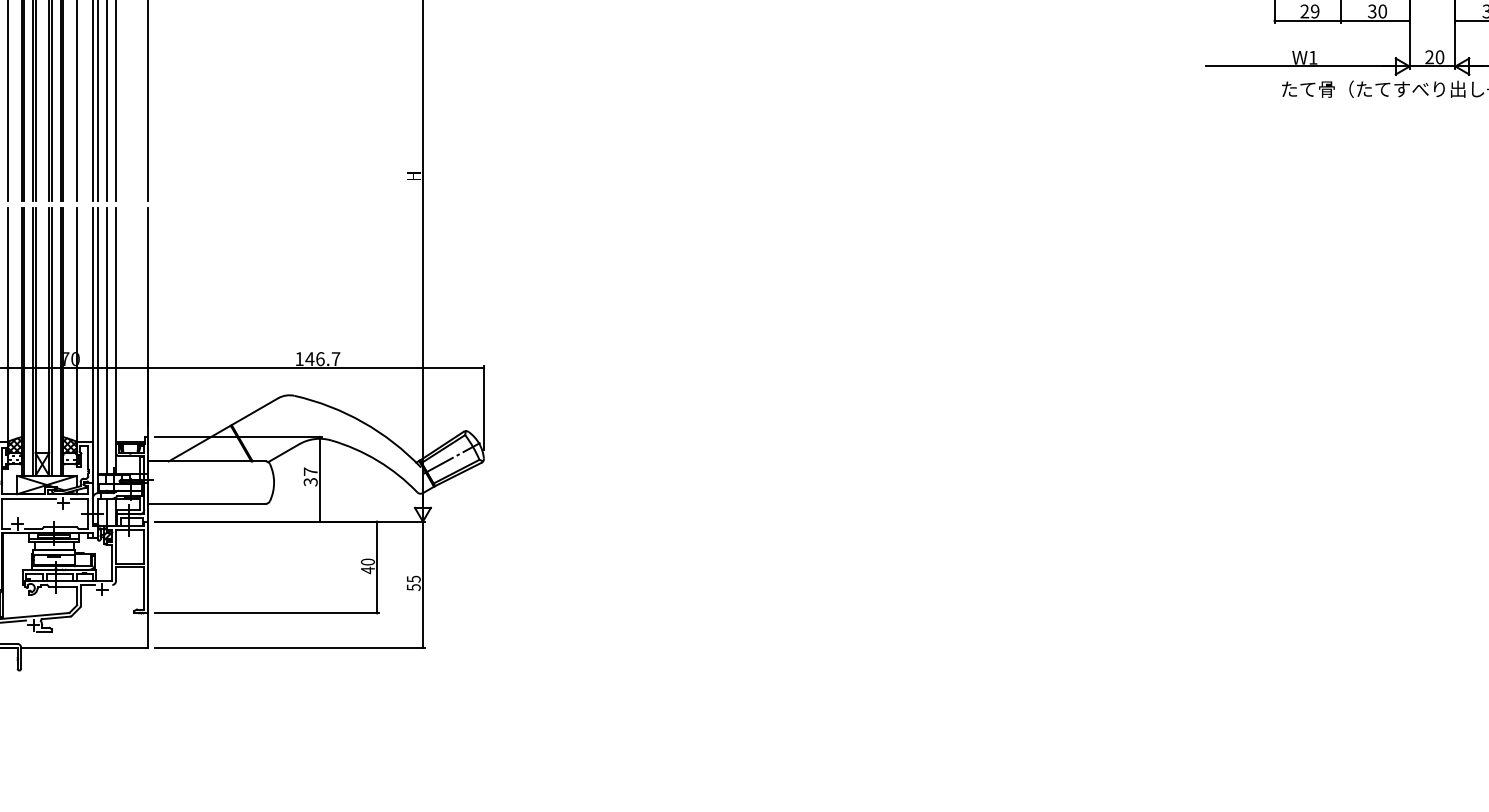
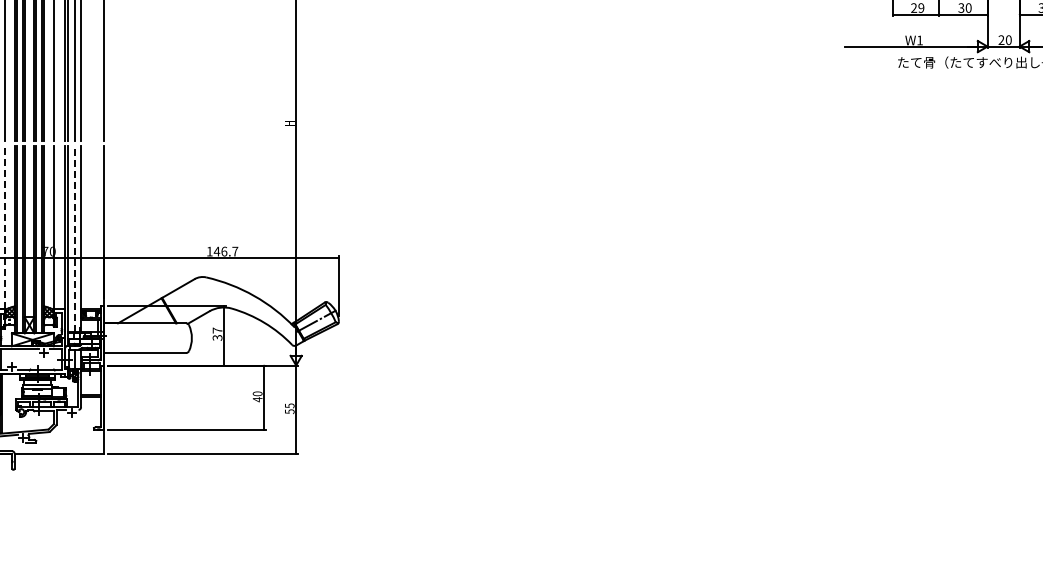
line: (8, 324) -> (5, 227), solid -> dashed
line: (106, 340) -> (74, 238), solid -> dashed

